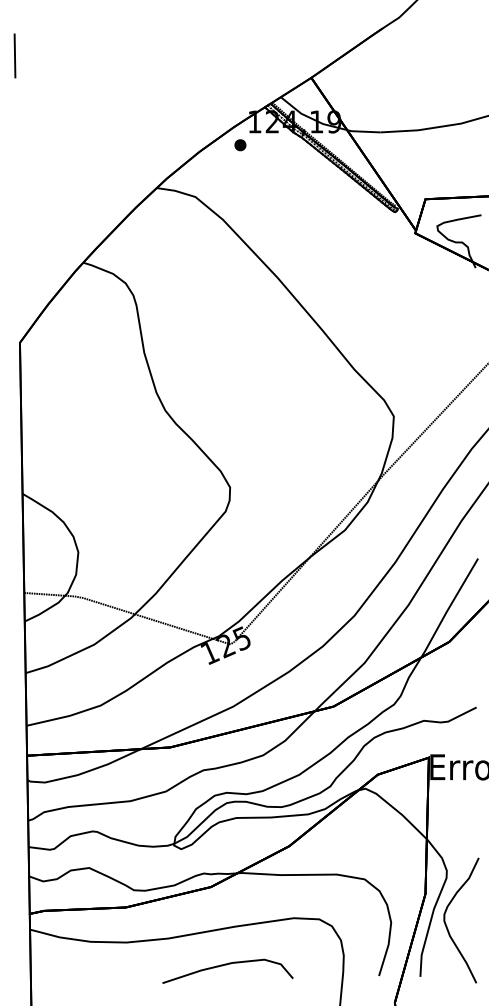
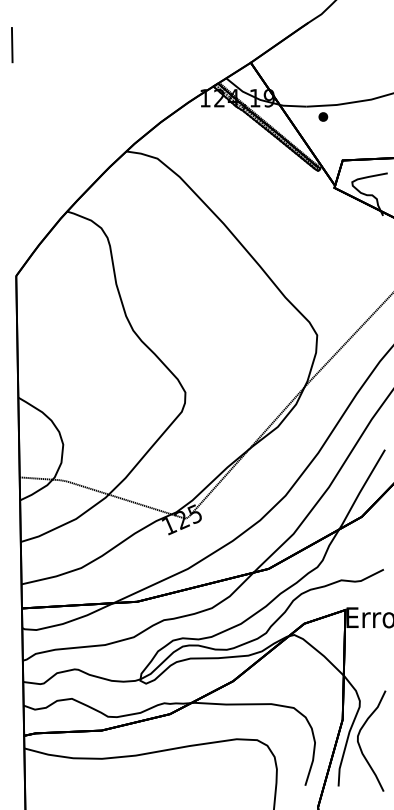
part: (240, 145) -> (323, 117), moved
part: (227, 970) -> (183, 781), removed

